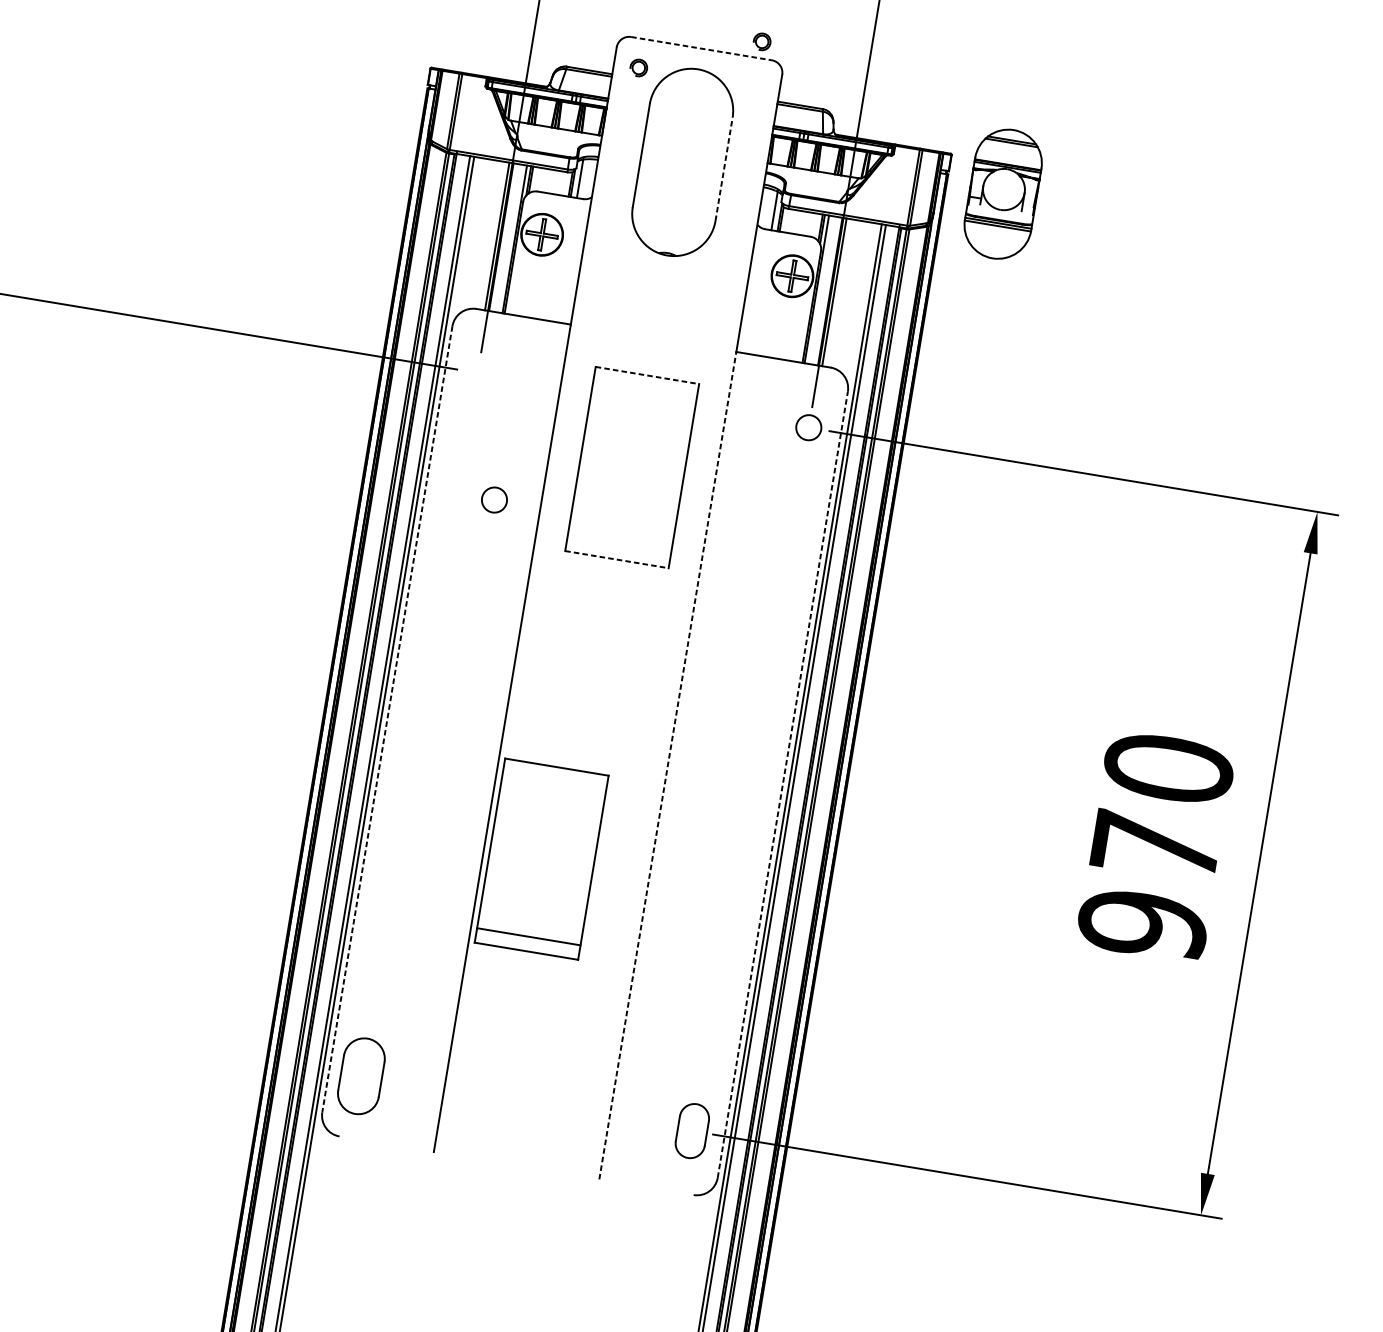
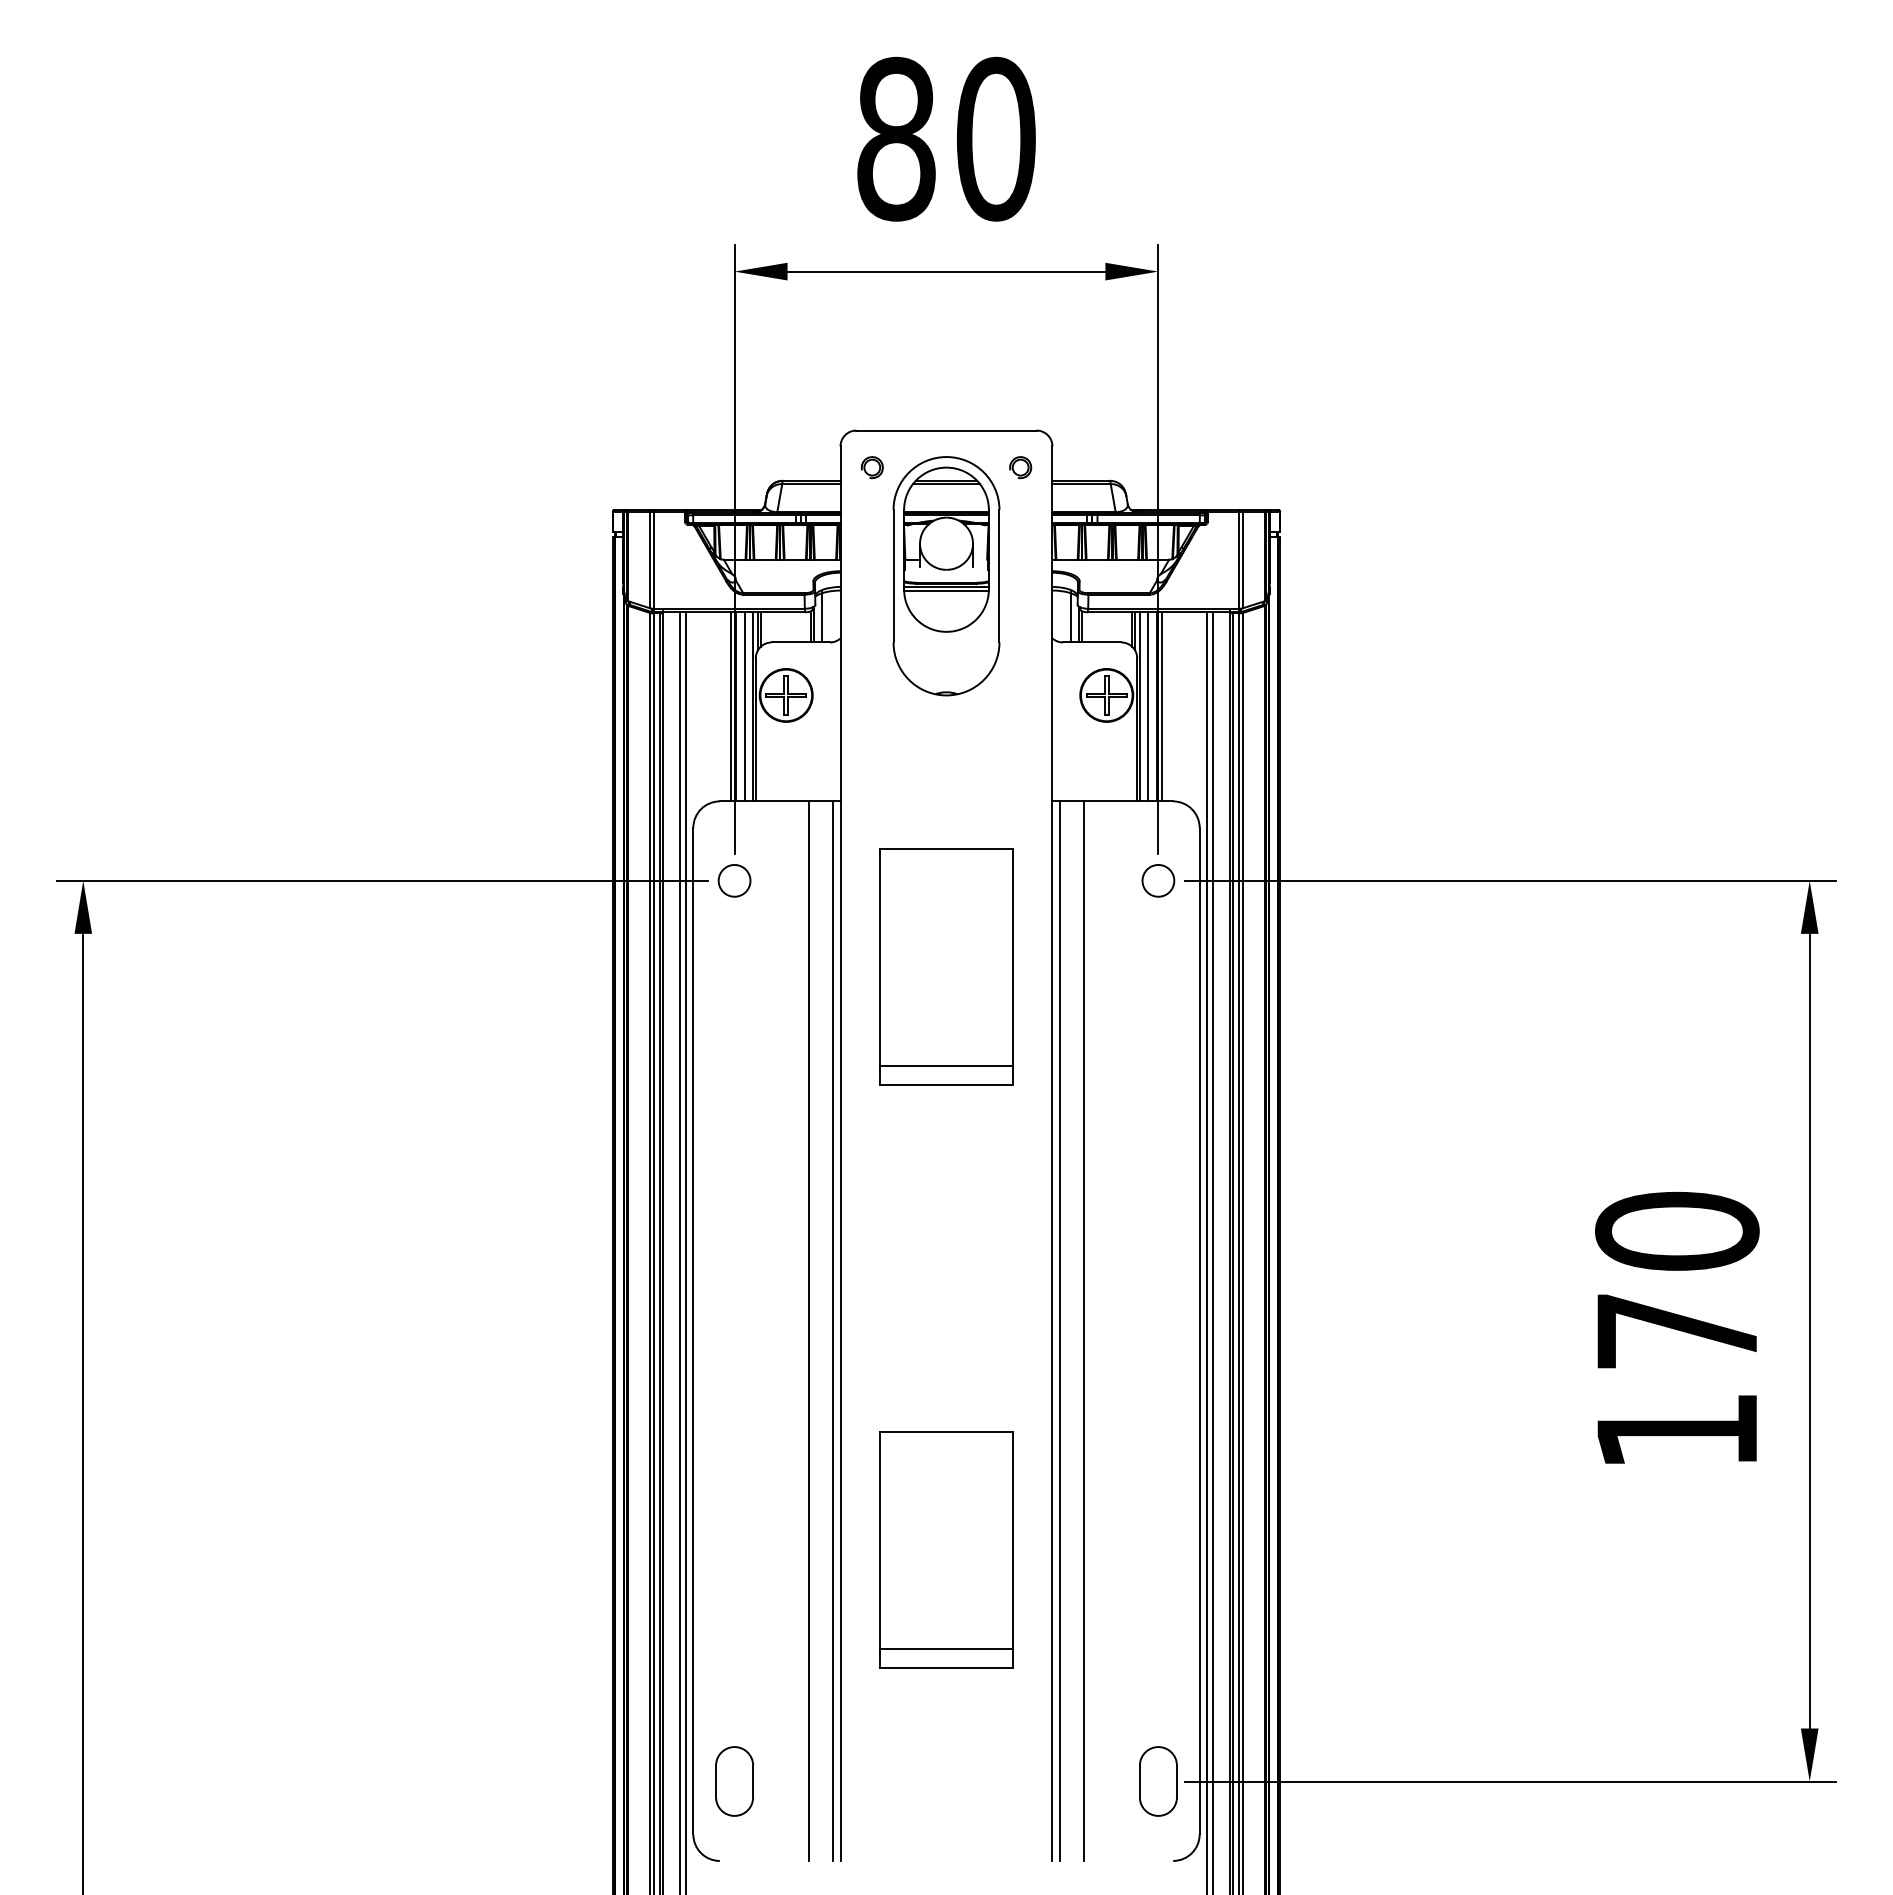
part: (762, 41) -> (1020, 467), moved
line: (702, 48) -> (947, 430), dashed -> solid
line: (724, 168) -> (999, 575), dashed -> solid
part: (1003, 194) -> (946, 549), moved
line: (508, 238) -> (745, 706), added
line: (822, 290) -> (1147, 706), added
line: (648, 375) -> (947, 849), dashed -> solid
circle: (494, 499) -> (734, 880), moved
line: (619, 545) -> (946, 1066), added
line: (617, 559) -> (947, 1084), dashed -> solid
line: (387, 719) -> (693, 1331), dashed -> solid
line: (477, 733) -> (808, 1330), added
line: (496, 736) -> (832, 1330), added
line: (667, 765) -> (1052, 1331), dashed -> solid
line: (674, 766) -> (1060, 1330), added
line: (692, 769) -> (1084, 1330), added
line: (782, 784) -> (1199, 1330), dashed -> solid
part: (541, 859) -> (946, 1549), moved
text: (1143, 924) -> (1677, 1431), 970 -> 170
part: (361, 1076) -> (734, 1781), size x0.71

